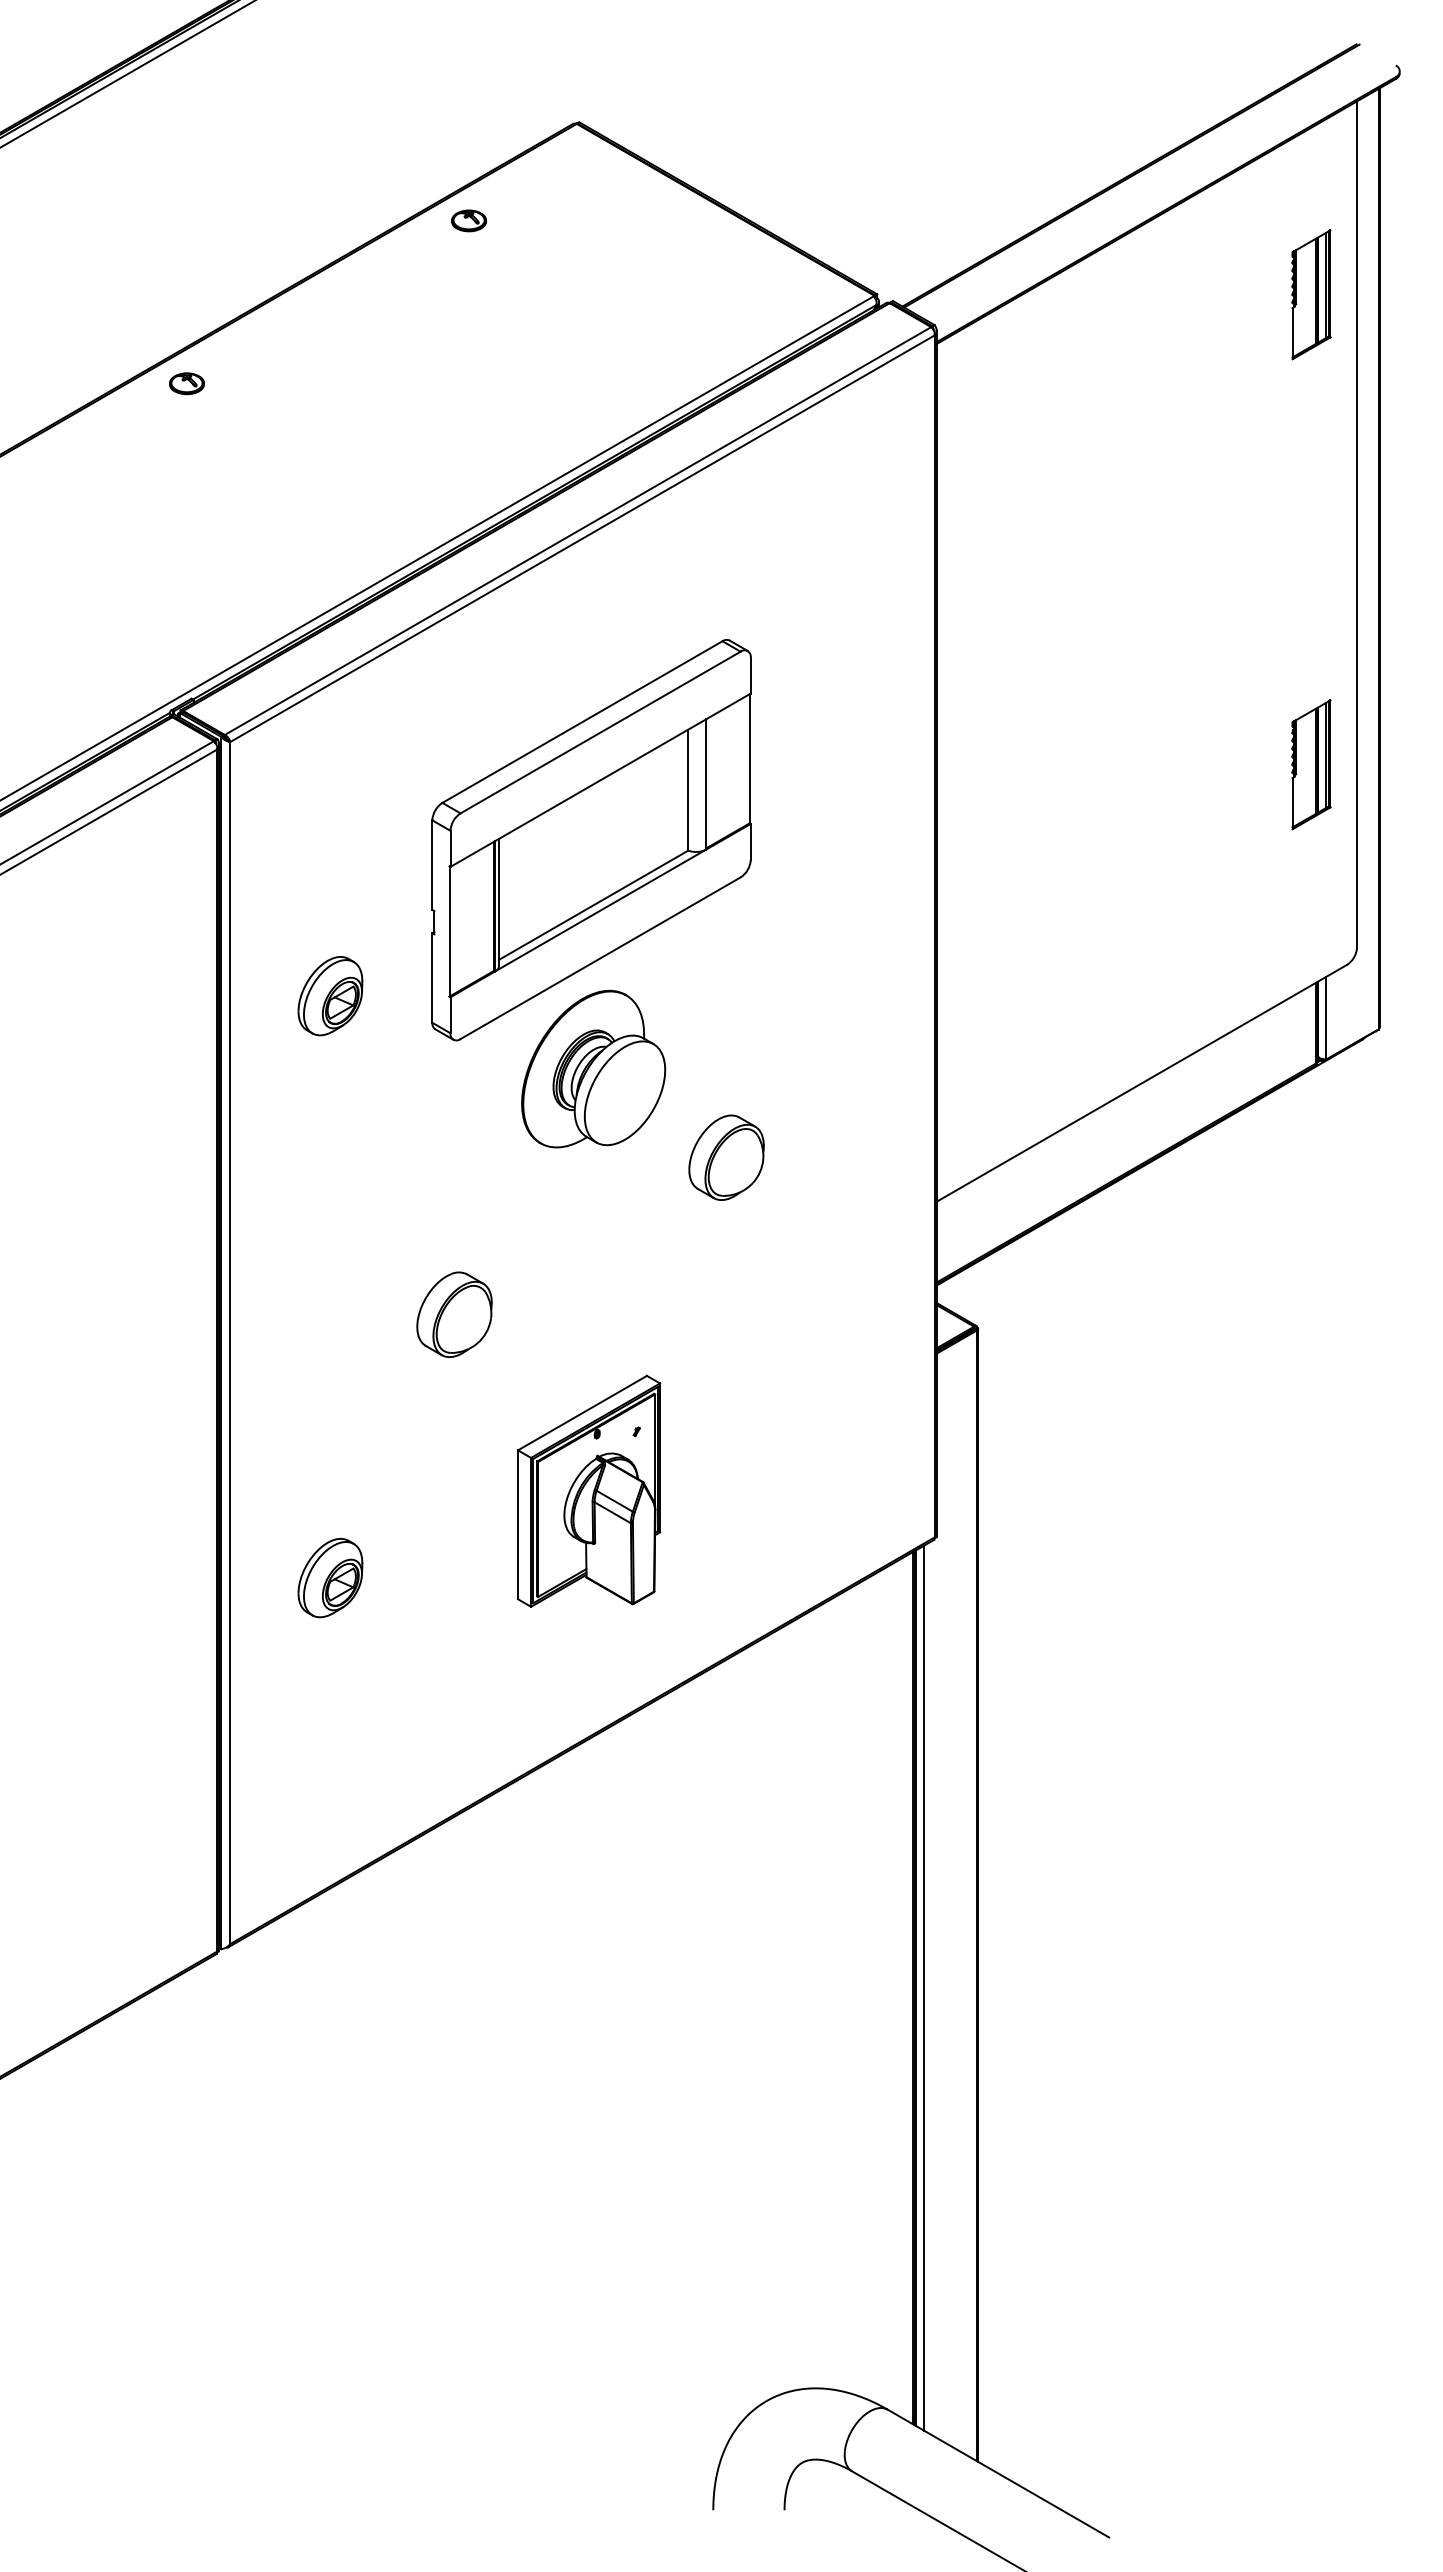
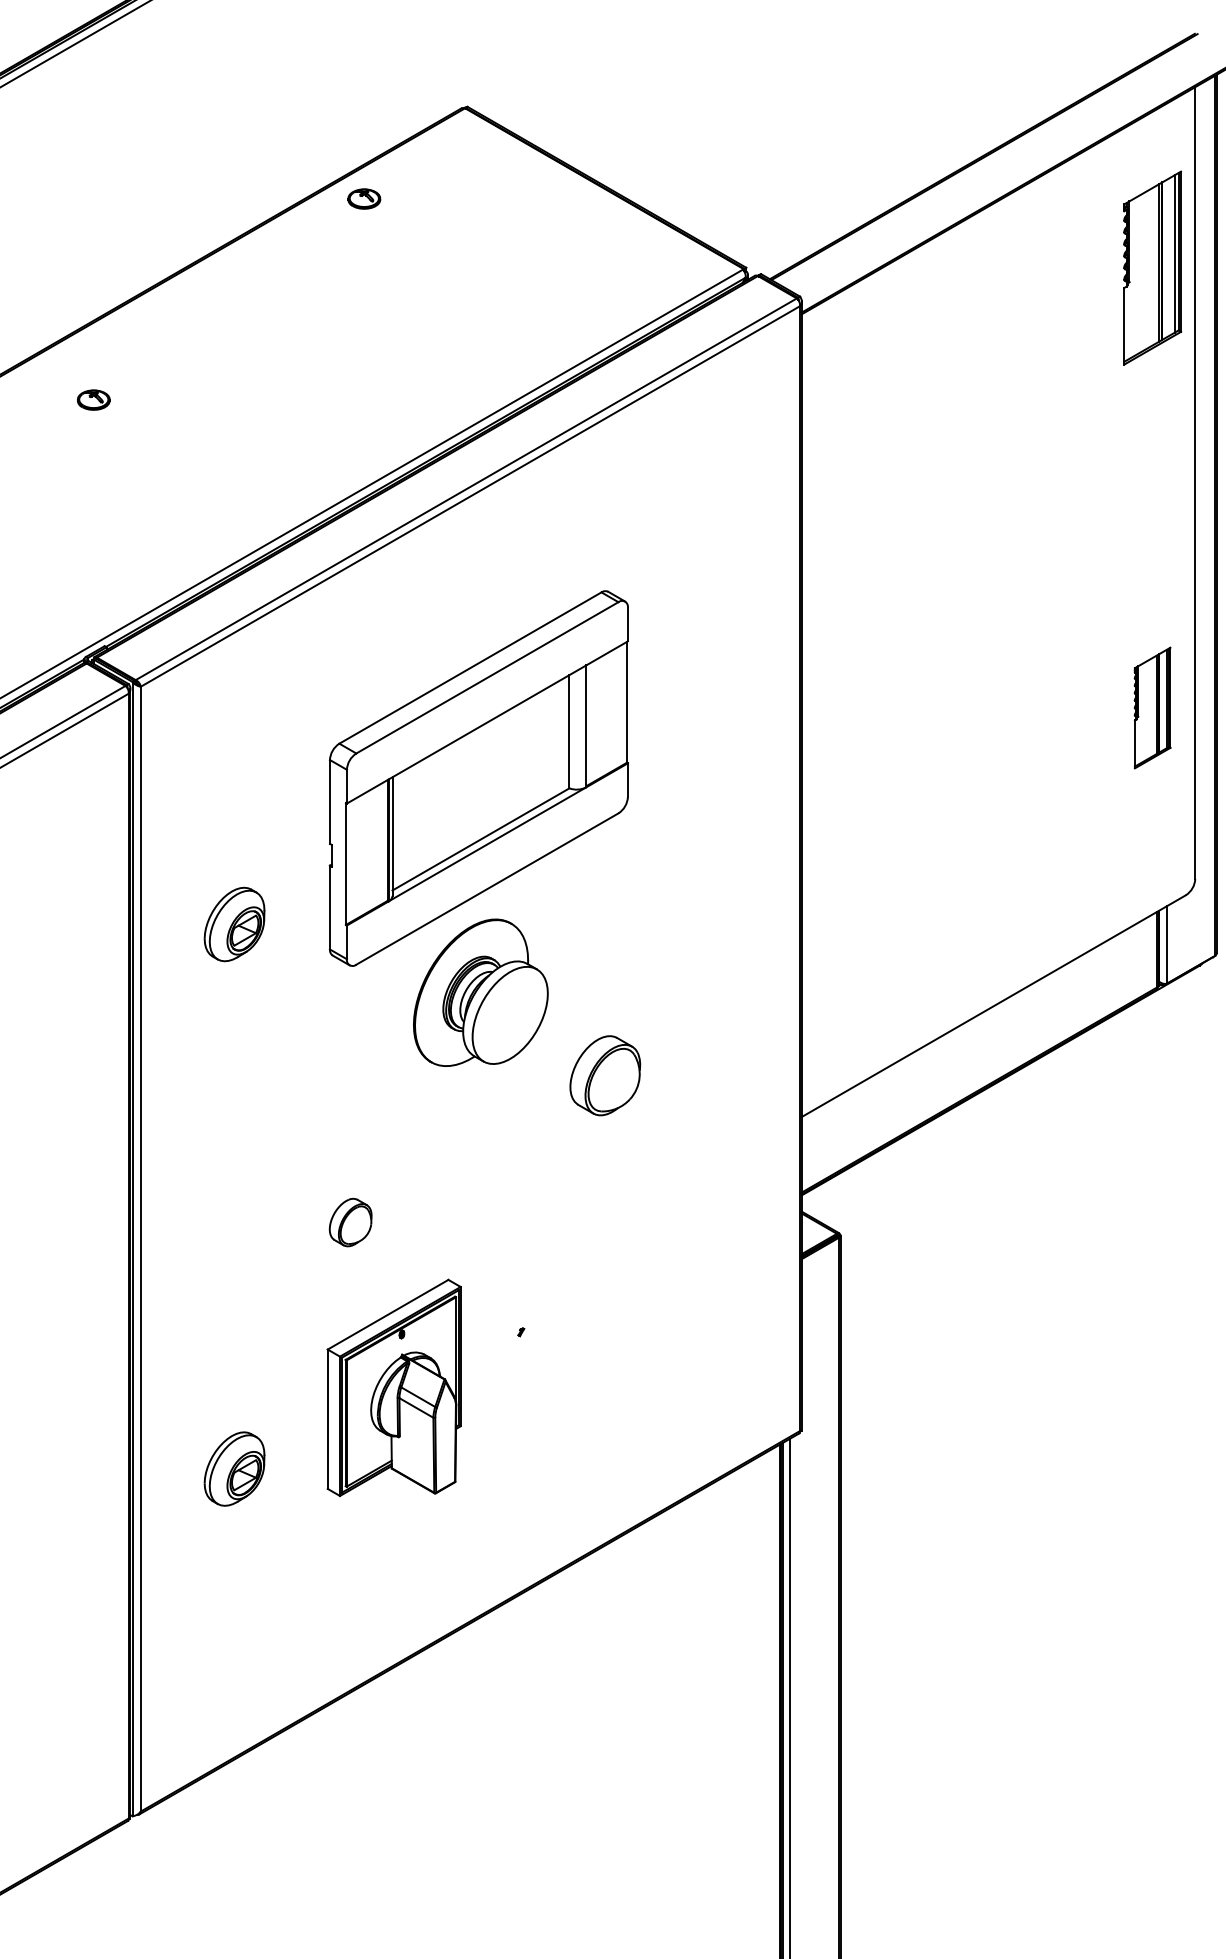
part: (1311, 294) -> (1152, 267), size x1.6
part: (186, 383) -> (93, 399), moved
part: (454, 1314) -> (350, 1222), size x0.6
part: (588, 1490) -> (393, 1387), moved

